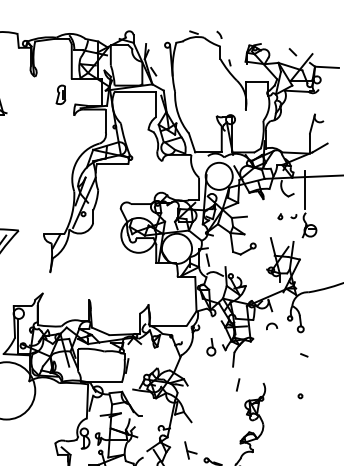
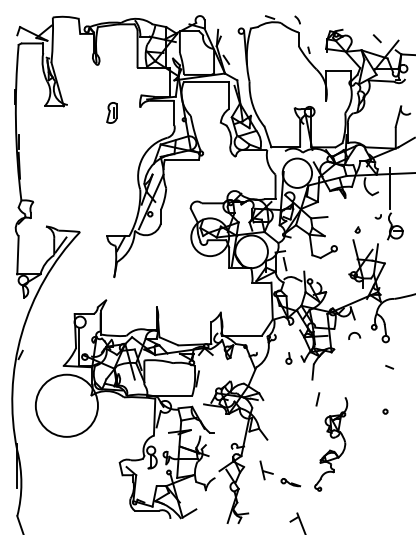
part: (60, 94) -> (111, 112), moved
part: (280, 216) -> (357, 229), moved
part: (211, 347) -> (288, 358), size x0.6

